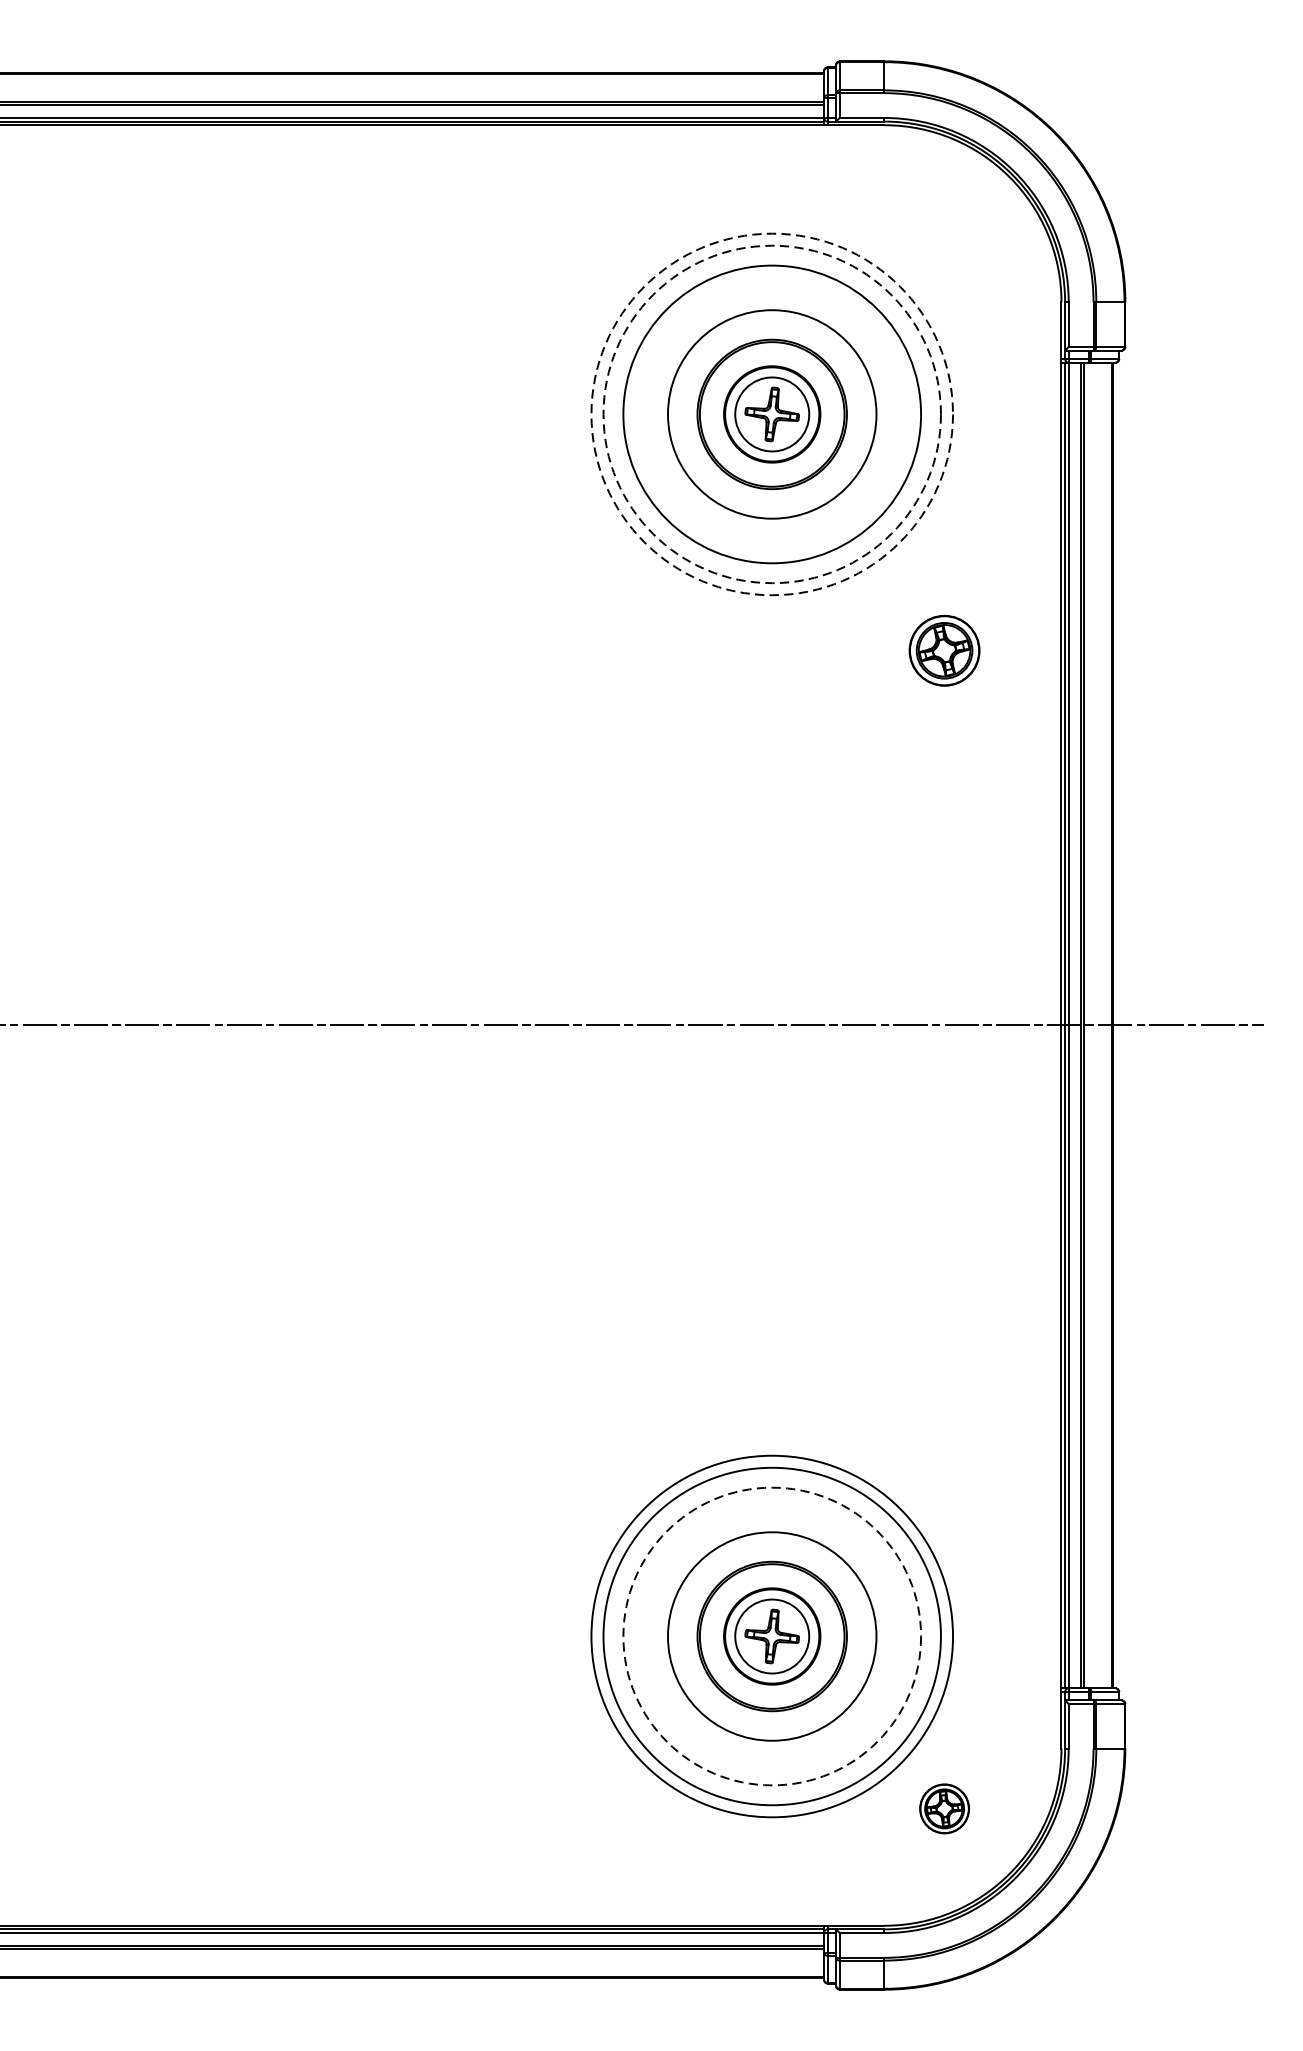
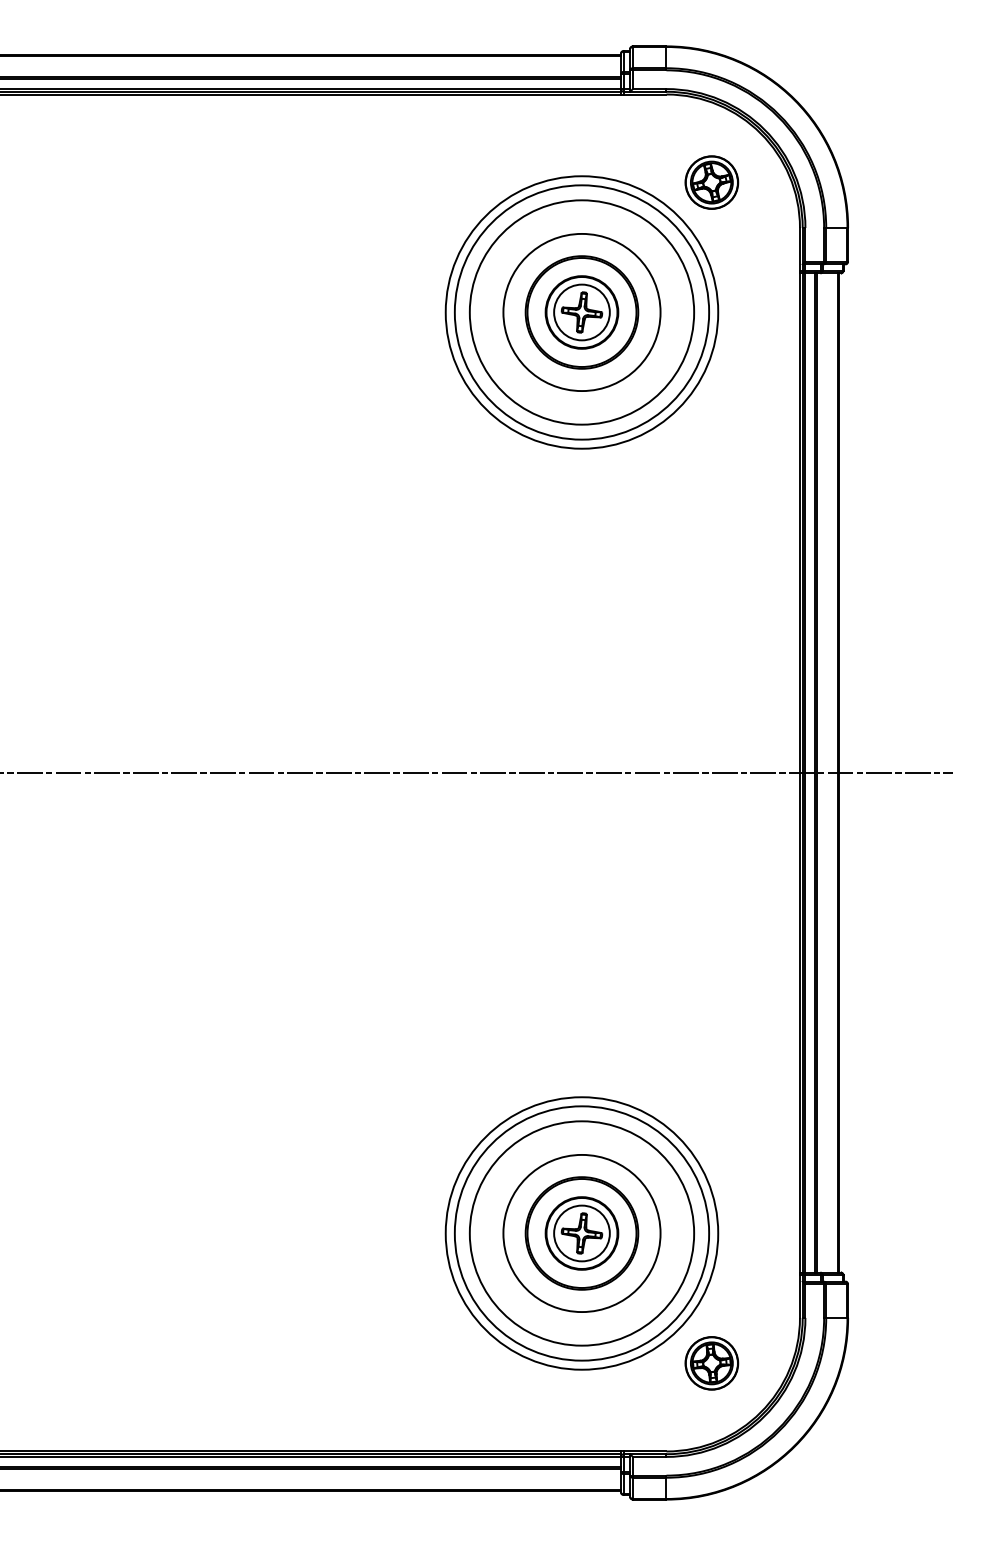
circle: (771, 414) -> (581, 312), dashed -> solid
circle: (771, 414) -> (581, 312), dashed -> solid
part: (944, 650) -> (711, 182), moved
circle: (771, 1636) -> (581, 1233), dashed -> solid
part: (944, 1809) -> (711, 1363), size x1.43

